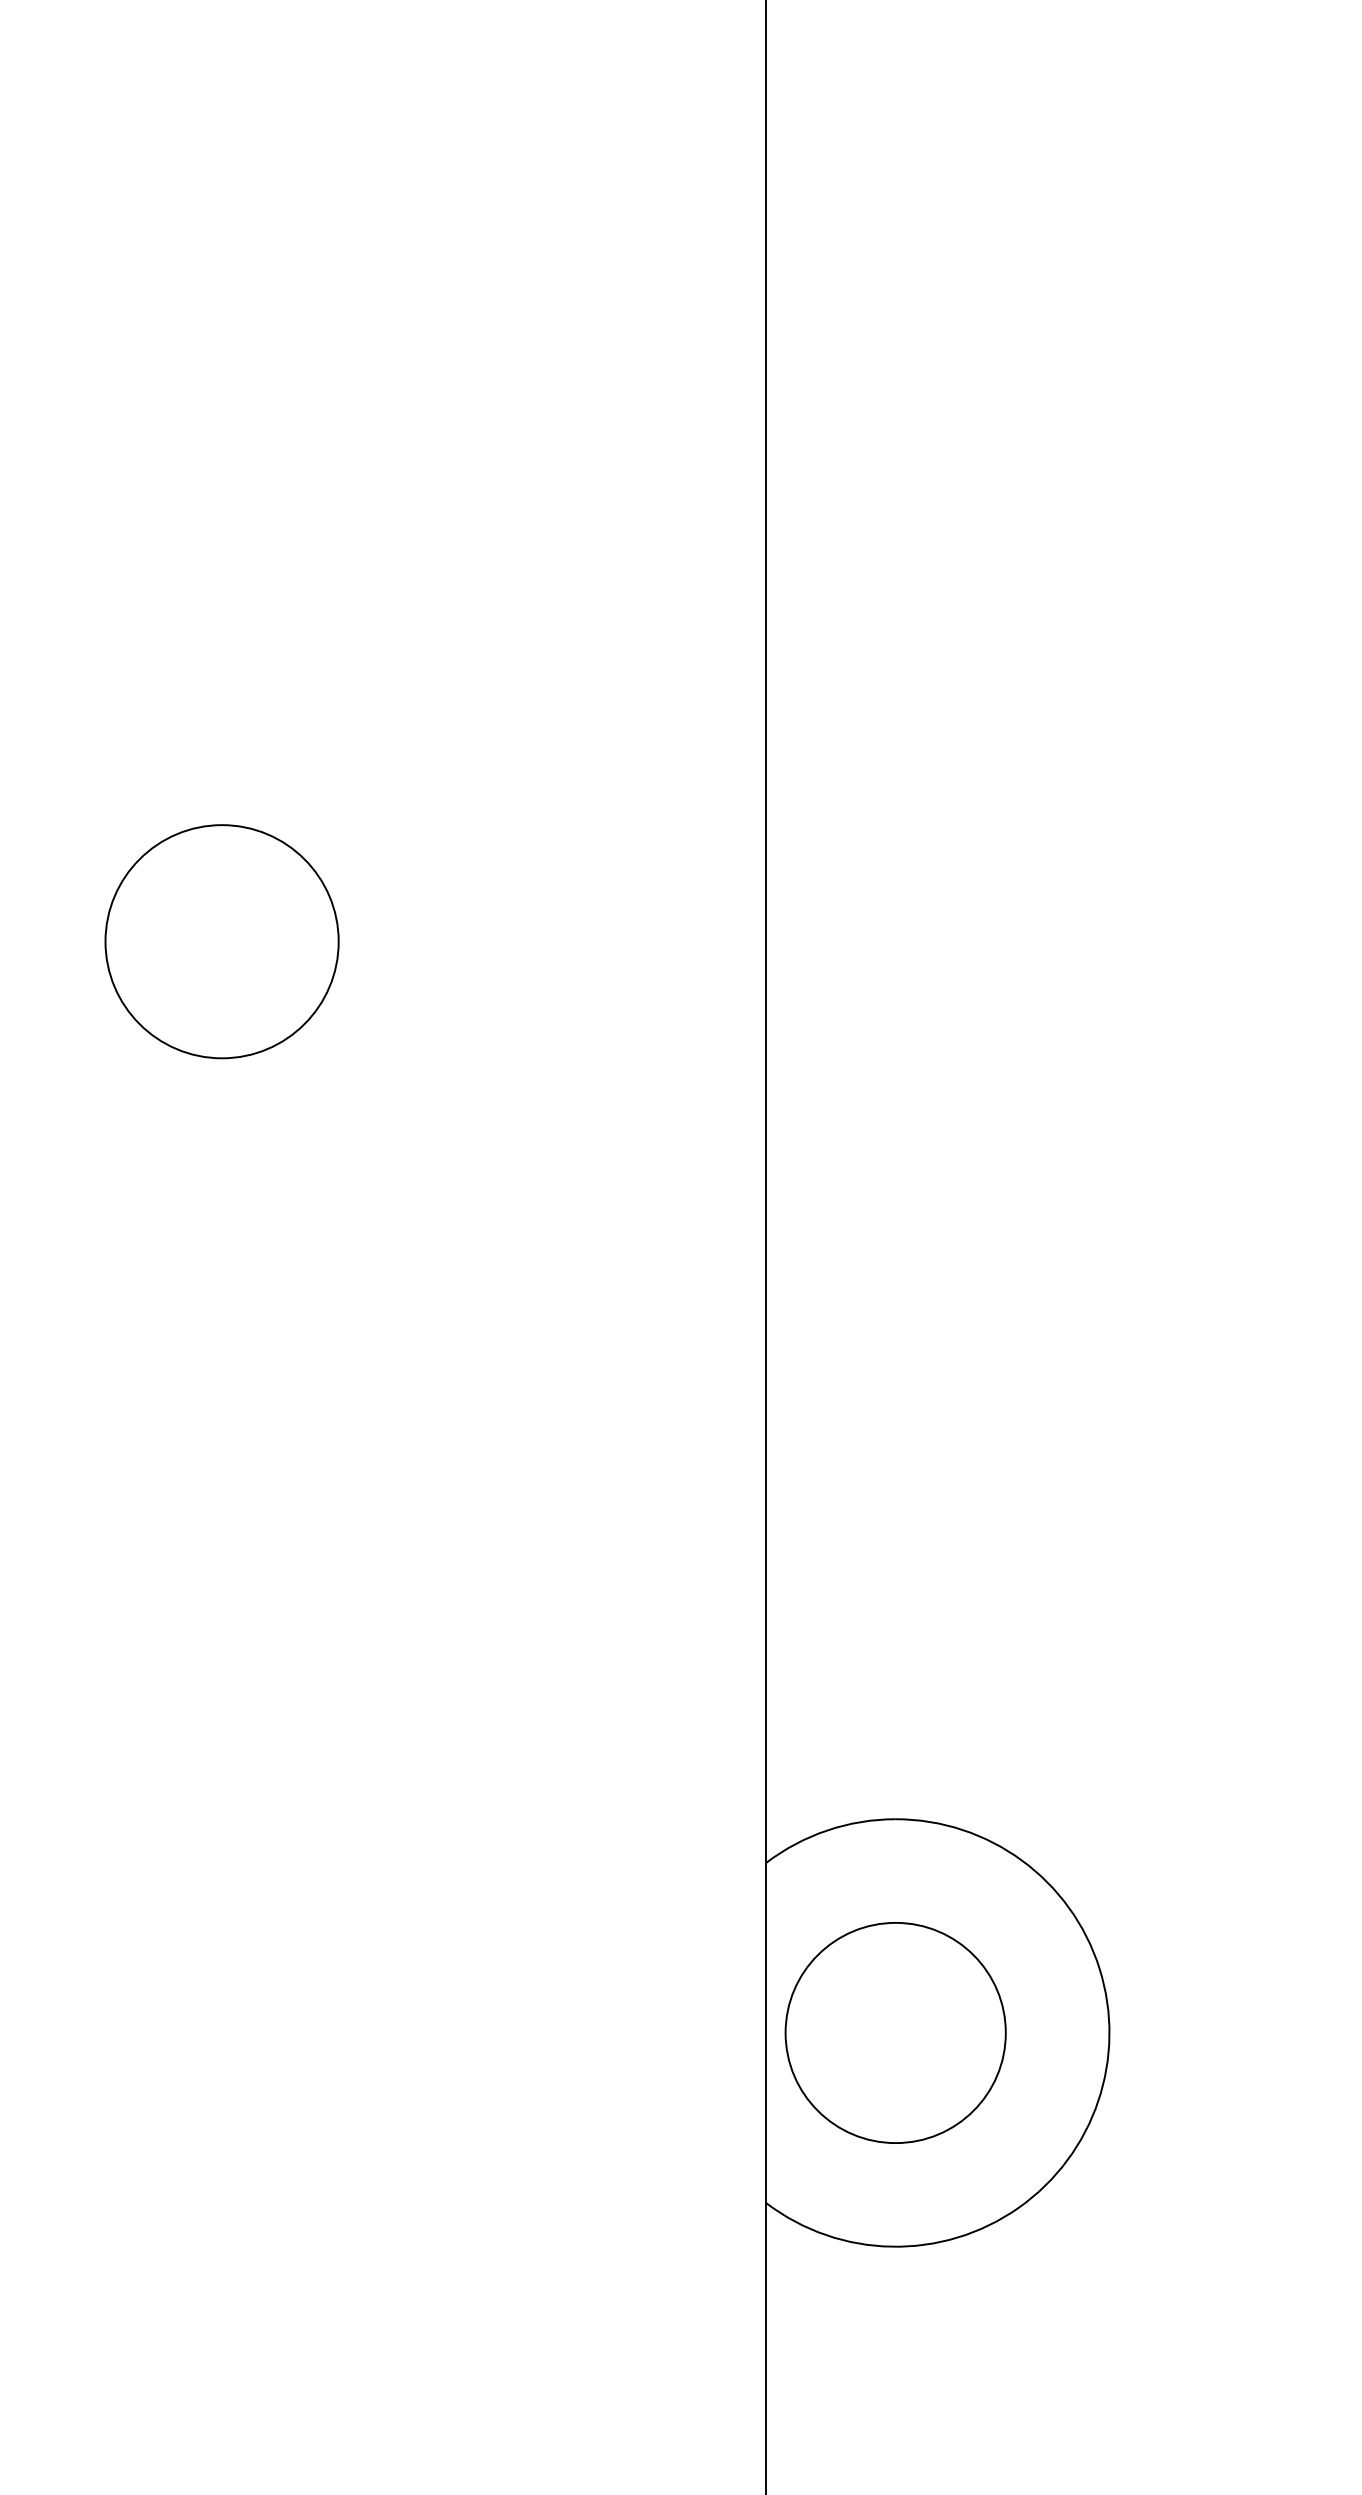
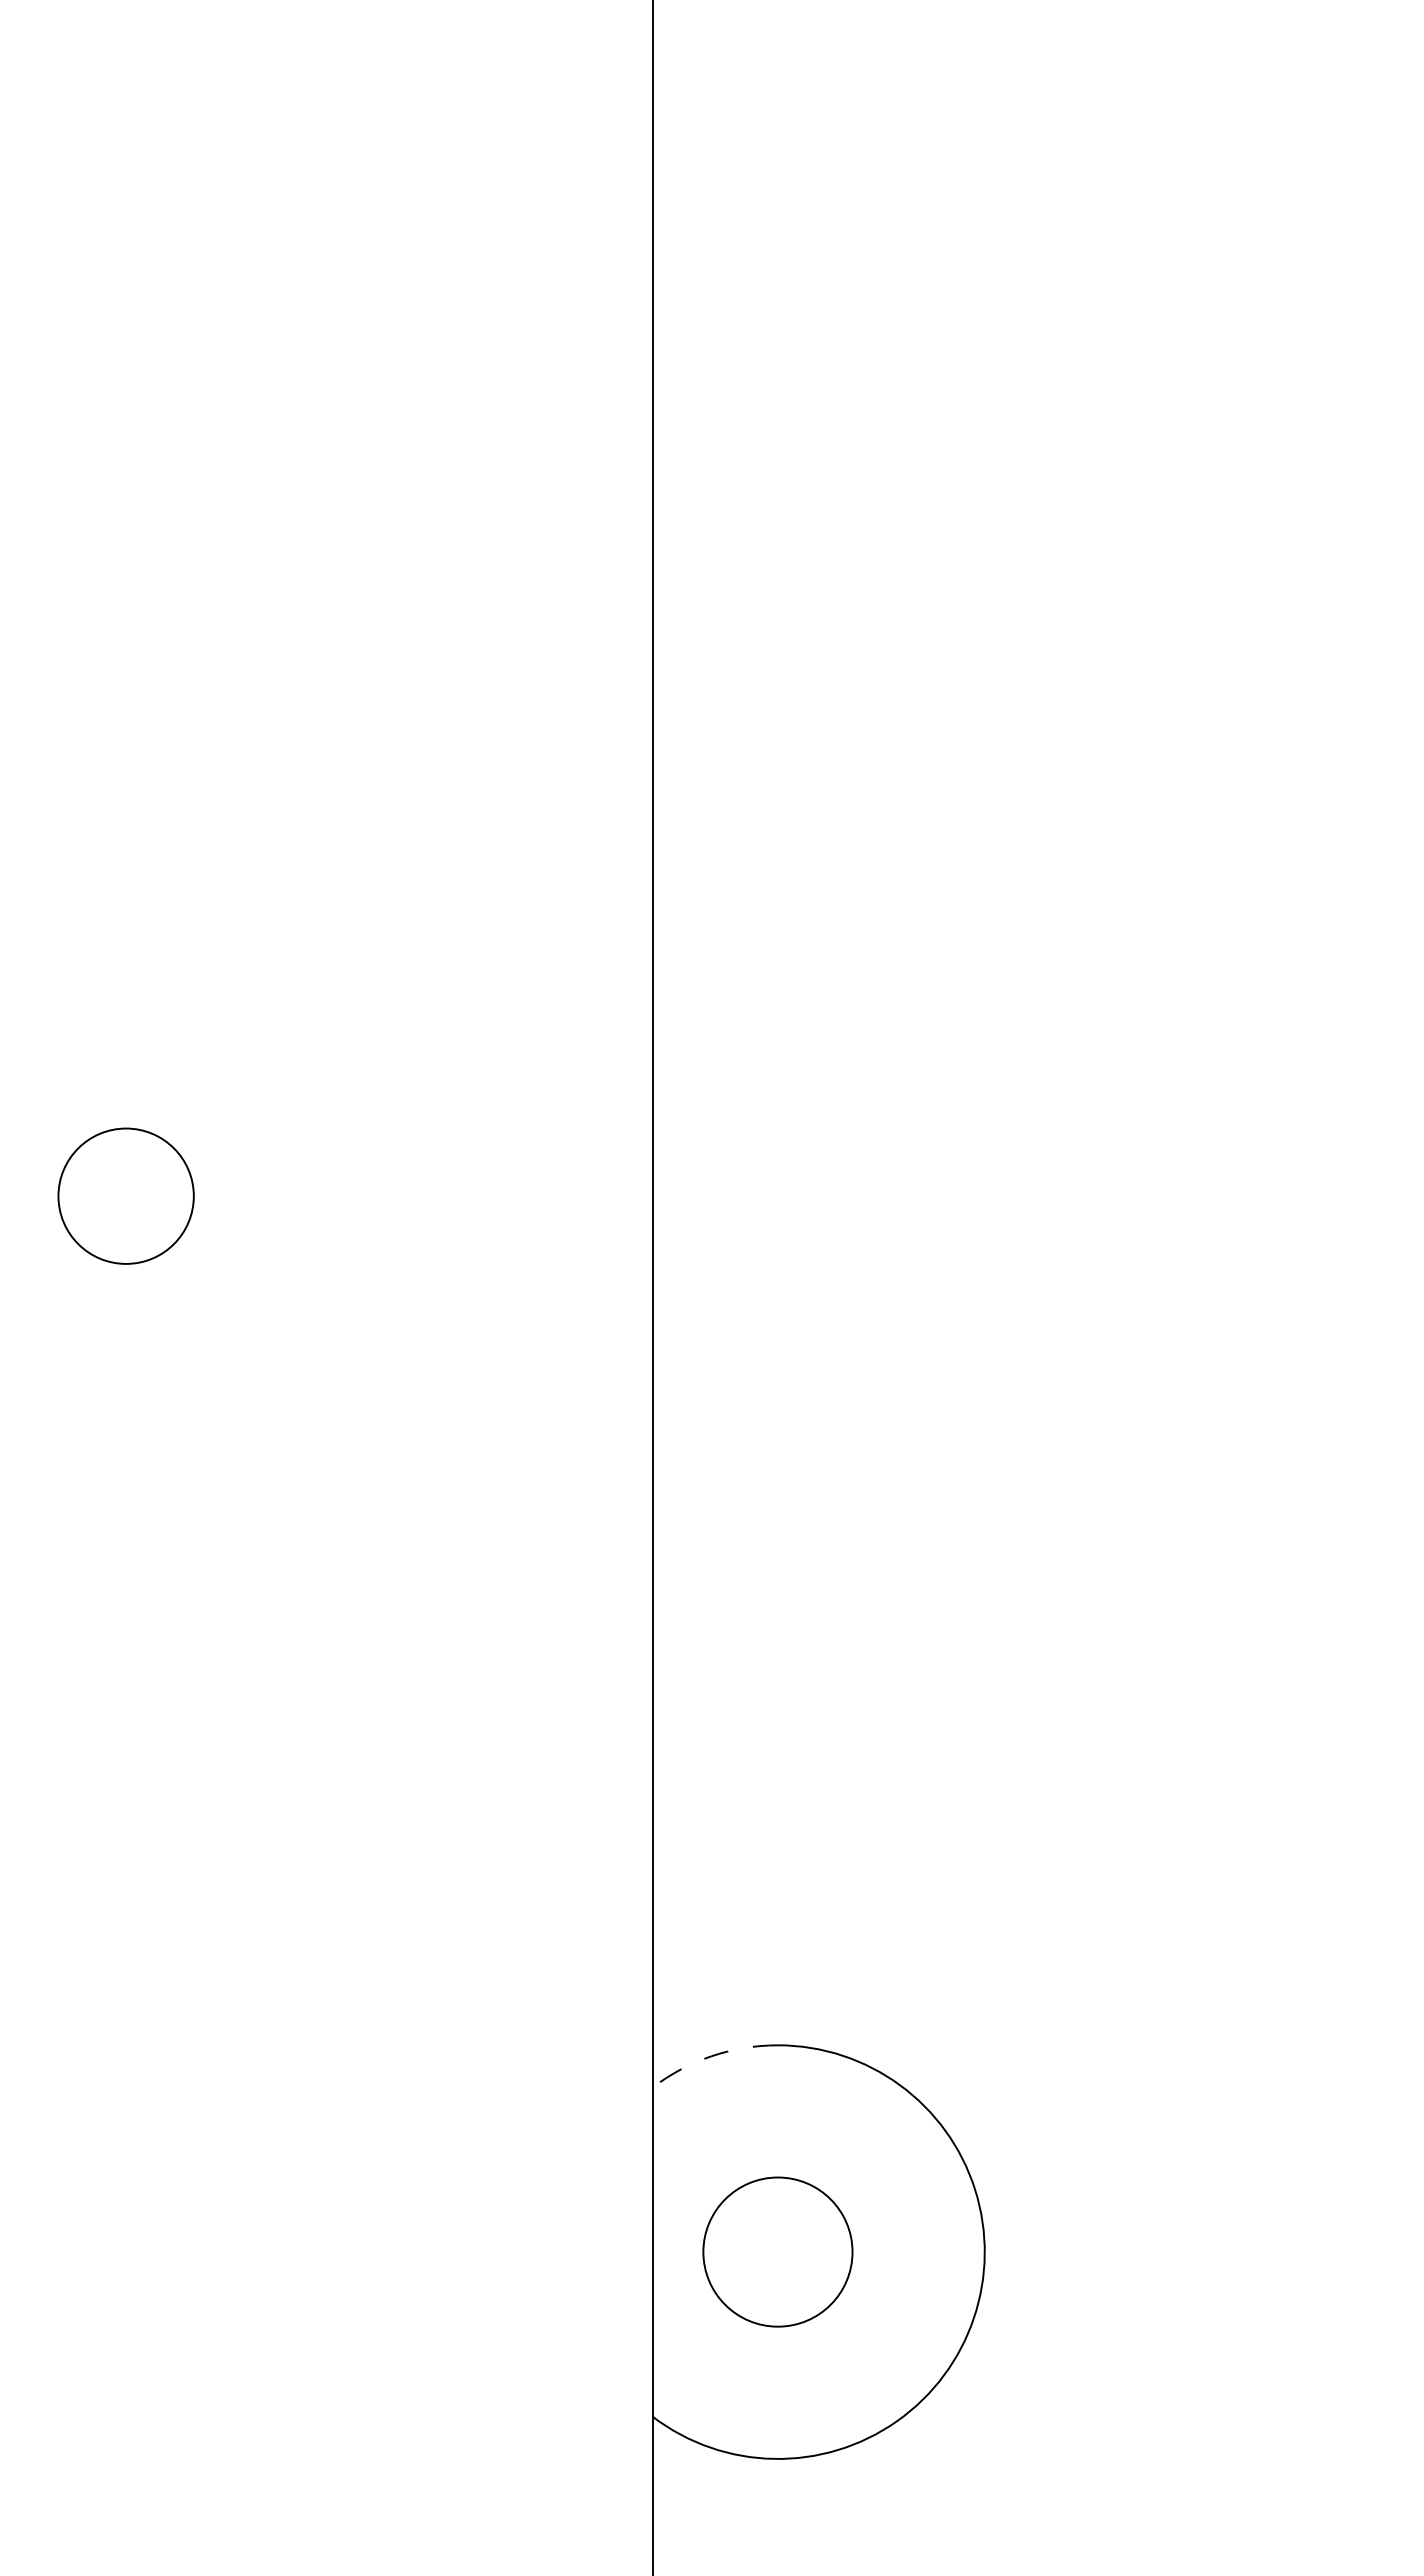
circle: (221, 941) -> (125, 1196), size x0.6
arc: (827, 1830) -> (711, 2056), solid -> dashed
circle: (895, 2032) -> (777, 2251), size x0.7

